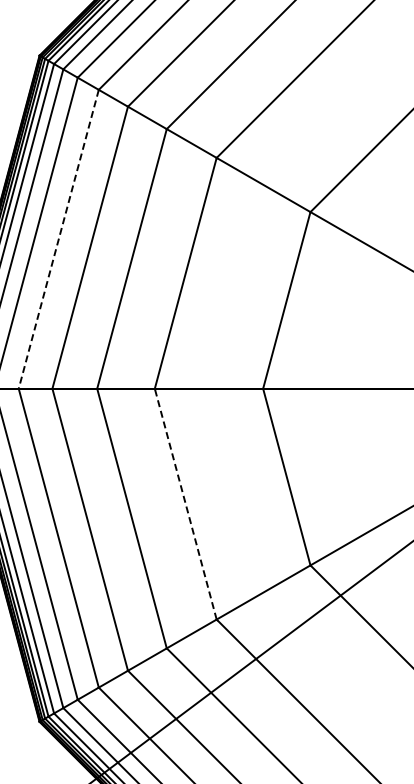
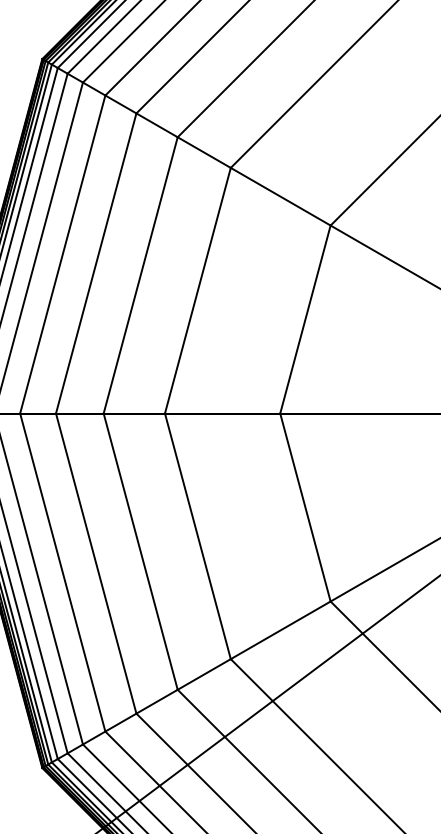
line: (58, 239) -> (62, 254), dashed -> solid
line: (185, 503) -> (197, 535), dashed -> solid

